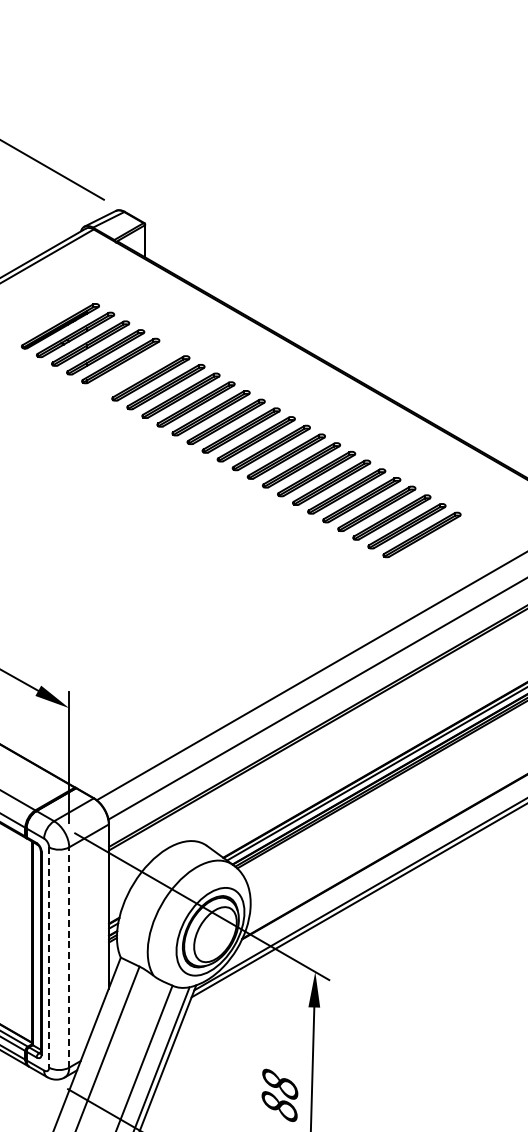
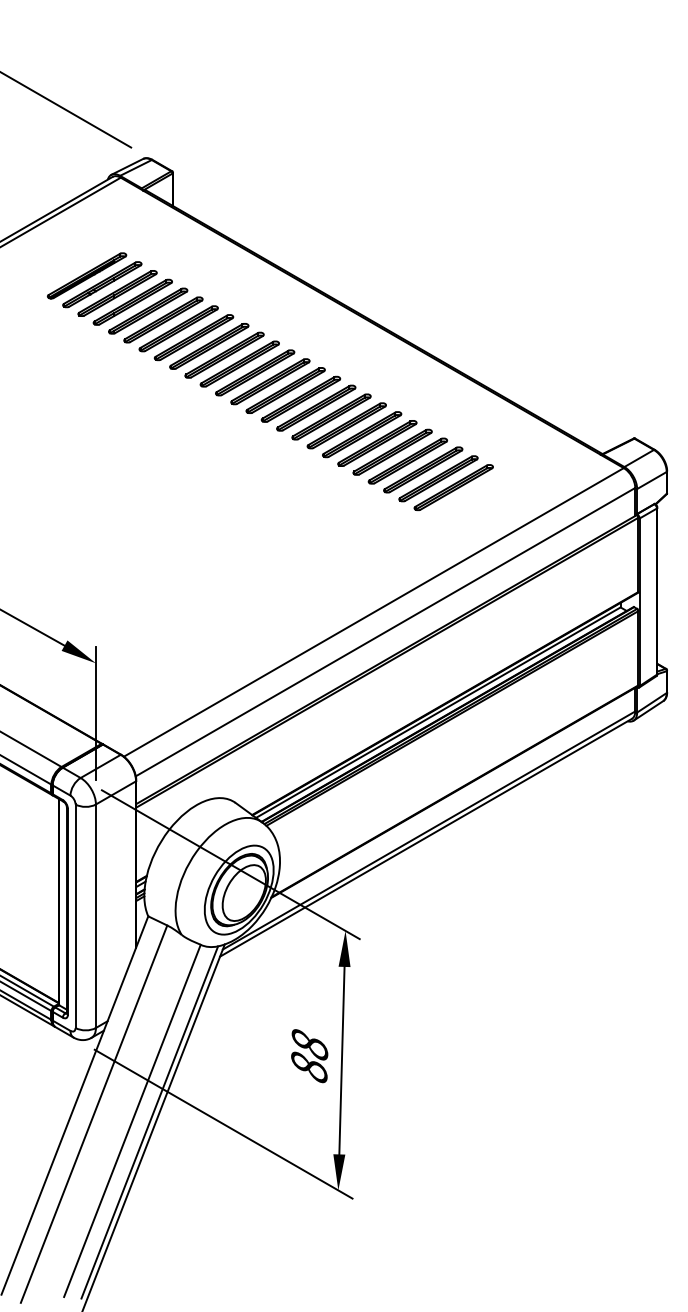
part: (135, 369) -> (163, 319), added
line: (49, 957) -> (75, 916), dashed -> solid
line: (68, 957) -> (95, 916), dashed -> solid

